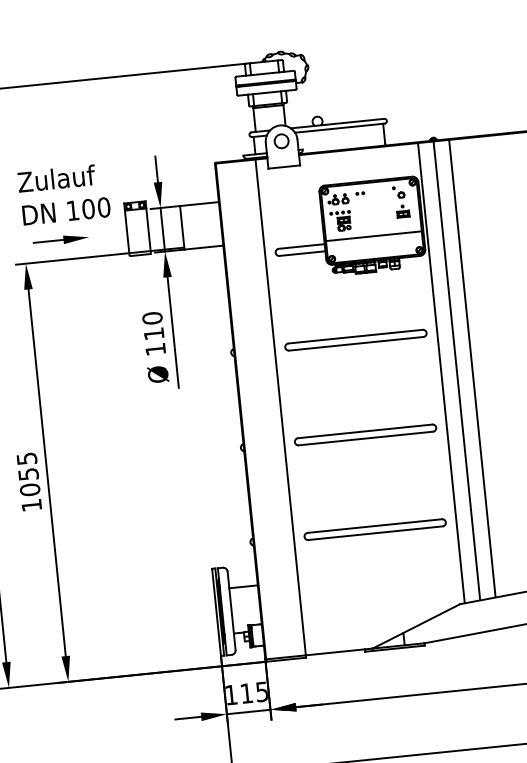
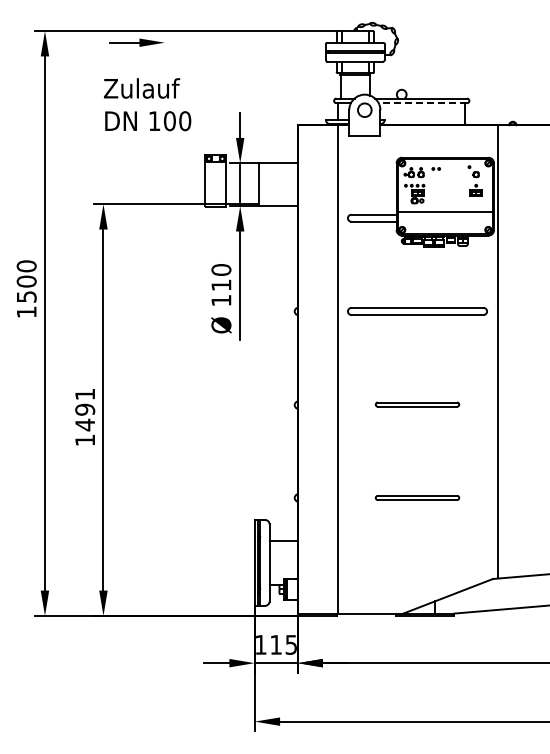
line: (339, 128) -> (422, 103), solid -> dashed
text: (64, 194) -> (147, 104), moved
part: (60, 239) -> (136, 42), moved
line: (472, 368) -> (528, 350), removed
line: (456, 369) -> (512, 349), removed
part: (365, 434) -> (417, 404), size x0.6
text: (28, 475) -> (85, 410), 1055 -> 1491
part: (375, 529) -> (417, 497), size x0.6

